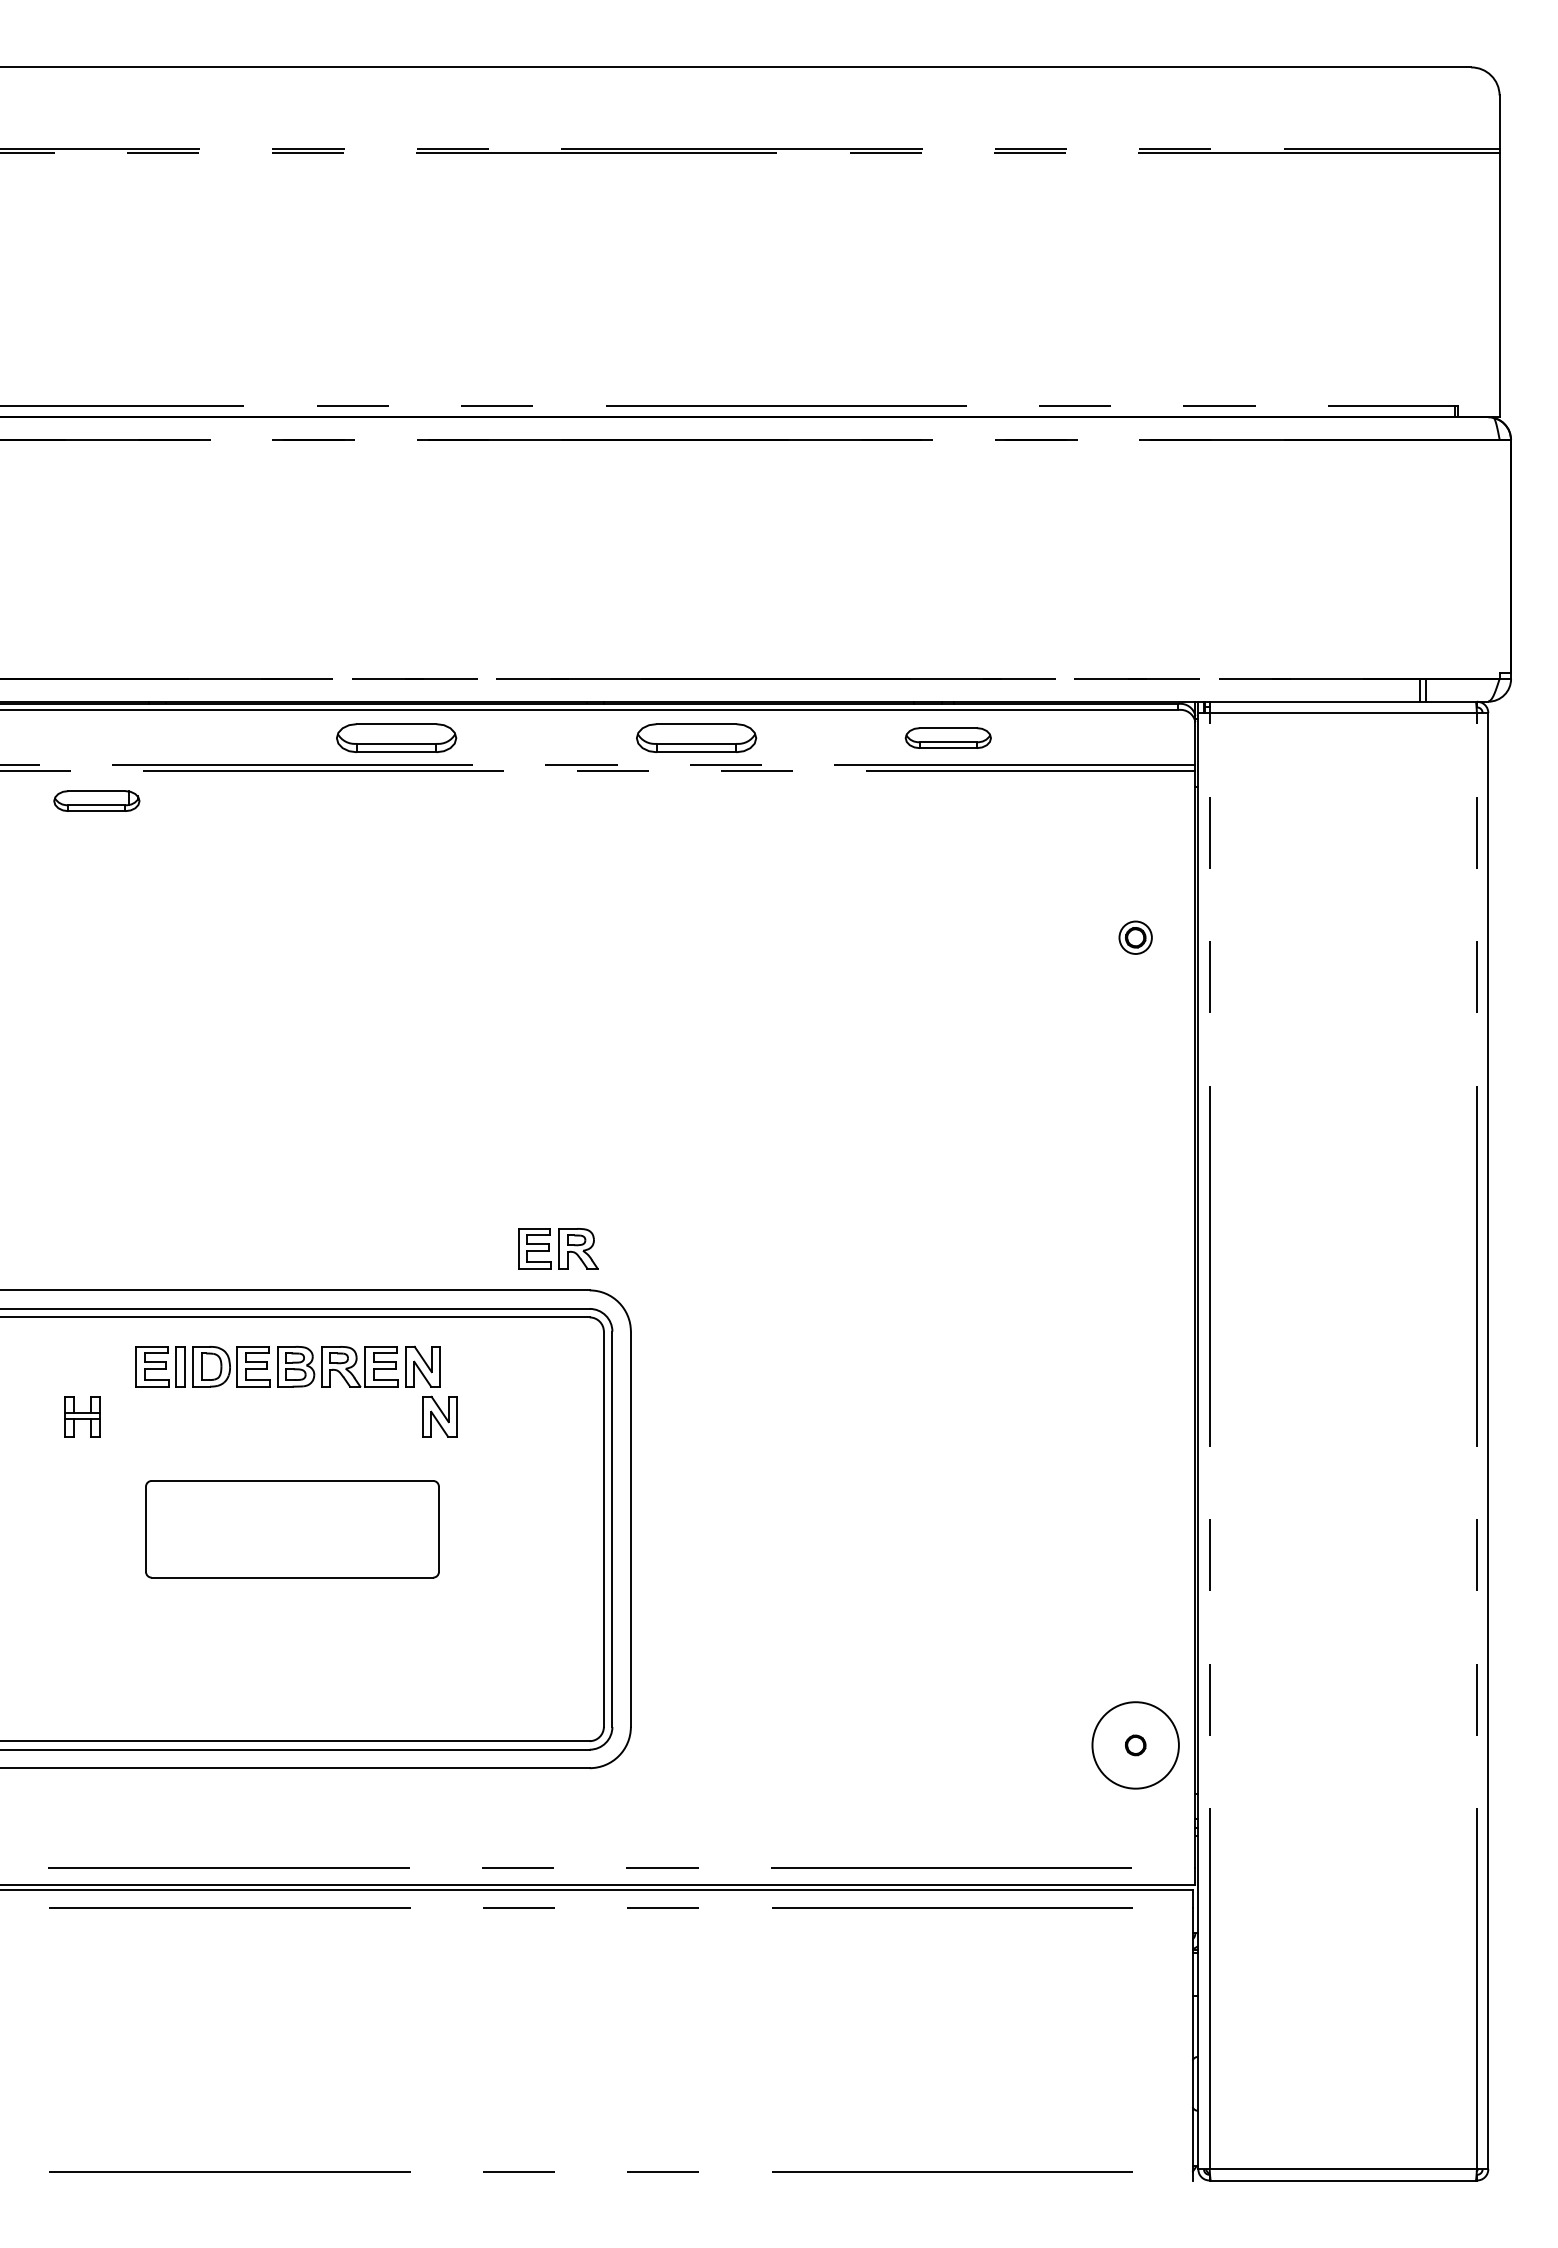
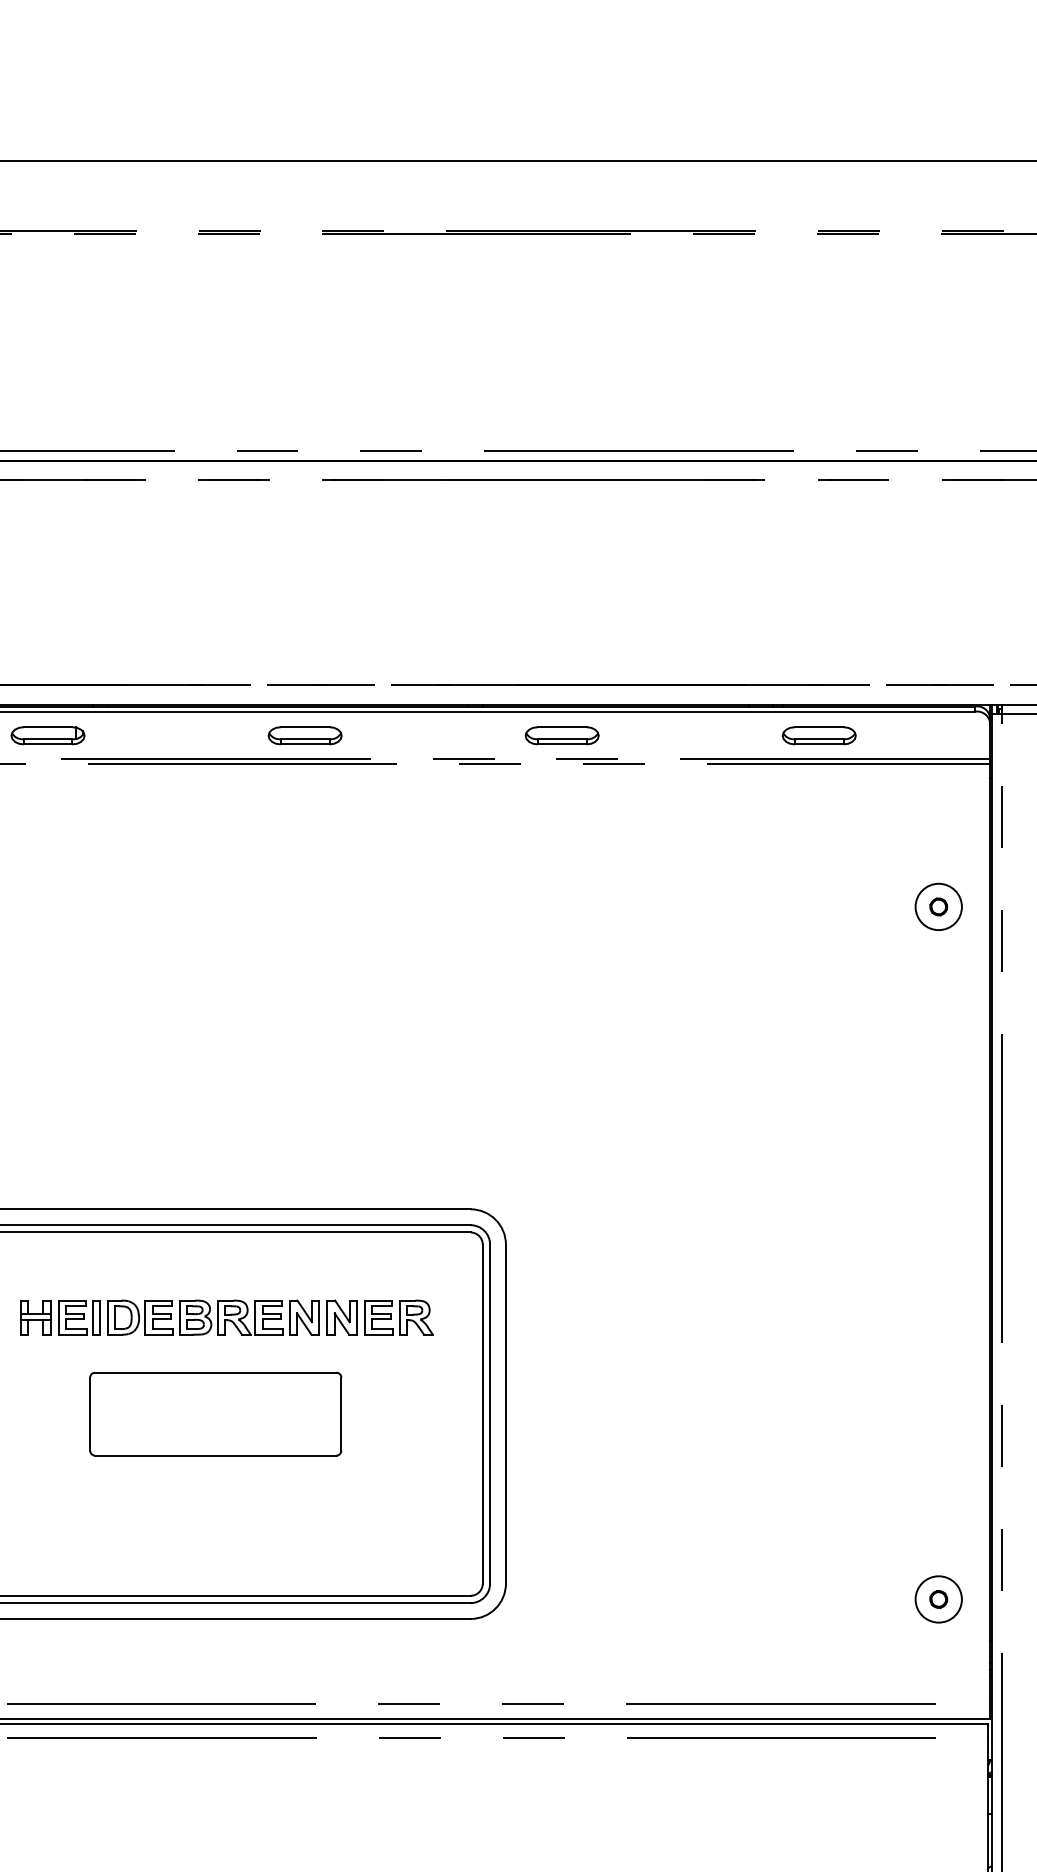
part: (396, 737) -> (304, 735), size x0.71
part: (696, 737) -> (562, 735), size x0.71
part: (947, 737) -> (818, 735), moved
part: (96, 800) -> (47, 735), moved
circle: (1135, 937) -> (938, 906), size x1.67
part: (558, 1248) -> (399, 1317), moved
part: (287, 1366) -> (188, 1317), moved
circle: (1135, 1745) -> (938, 1599), size x0.62

